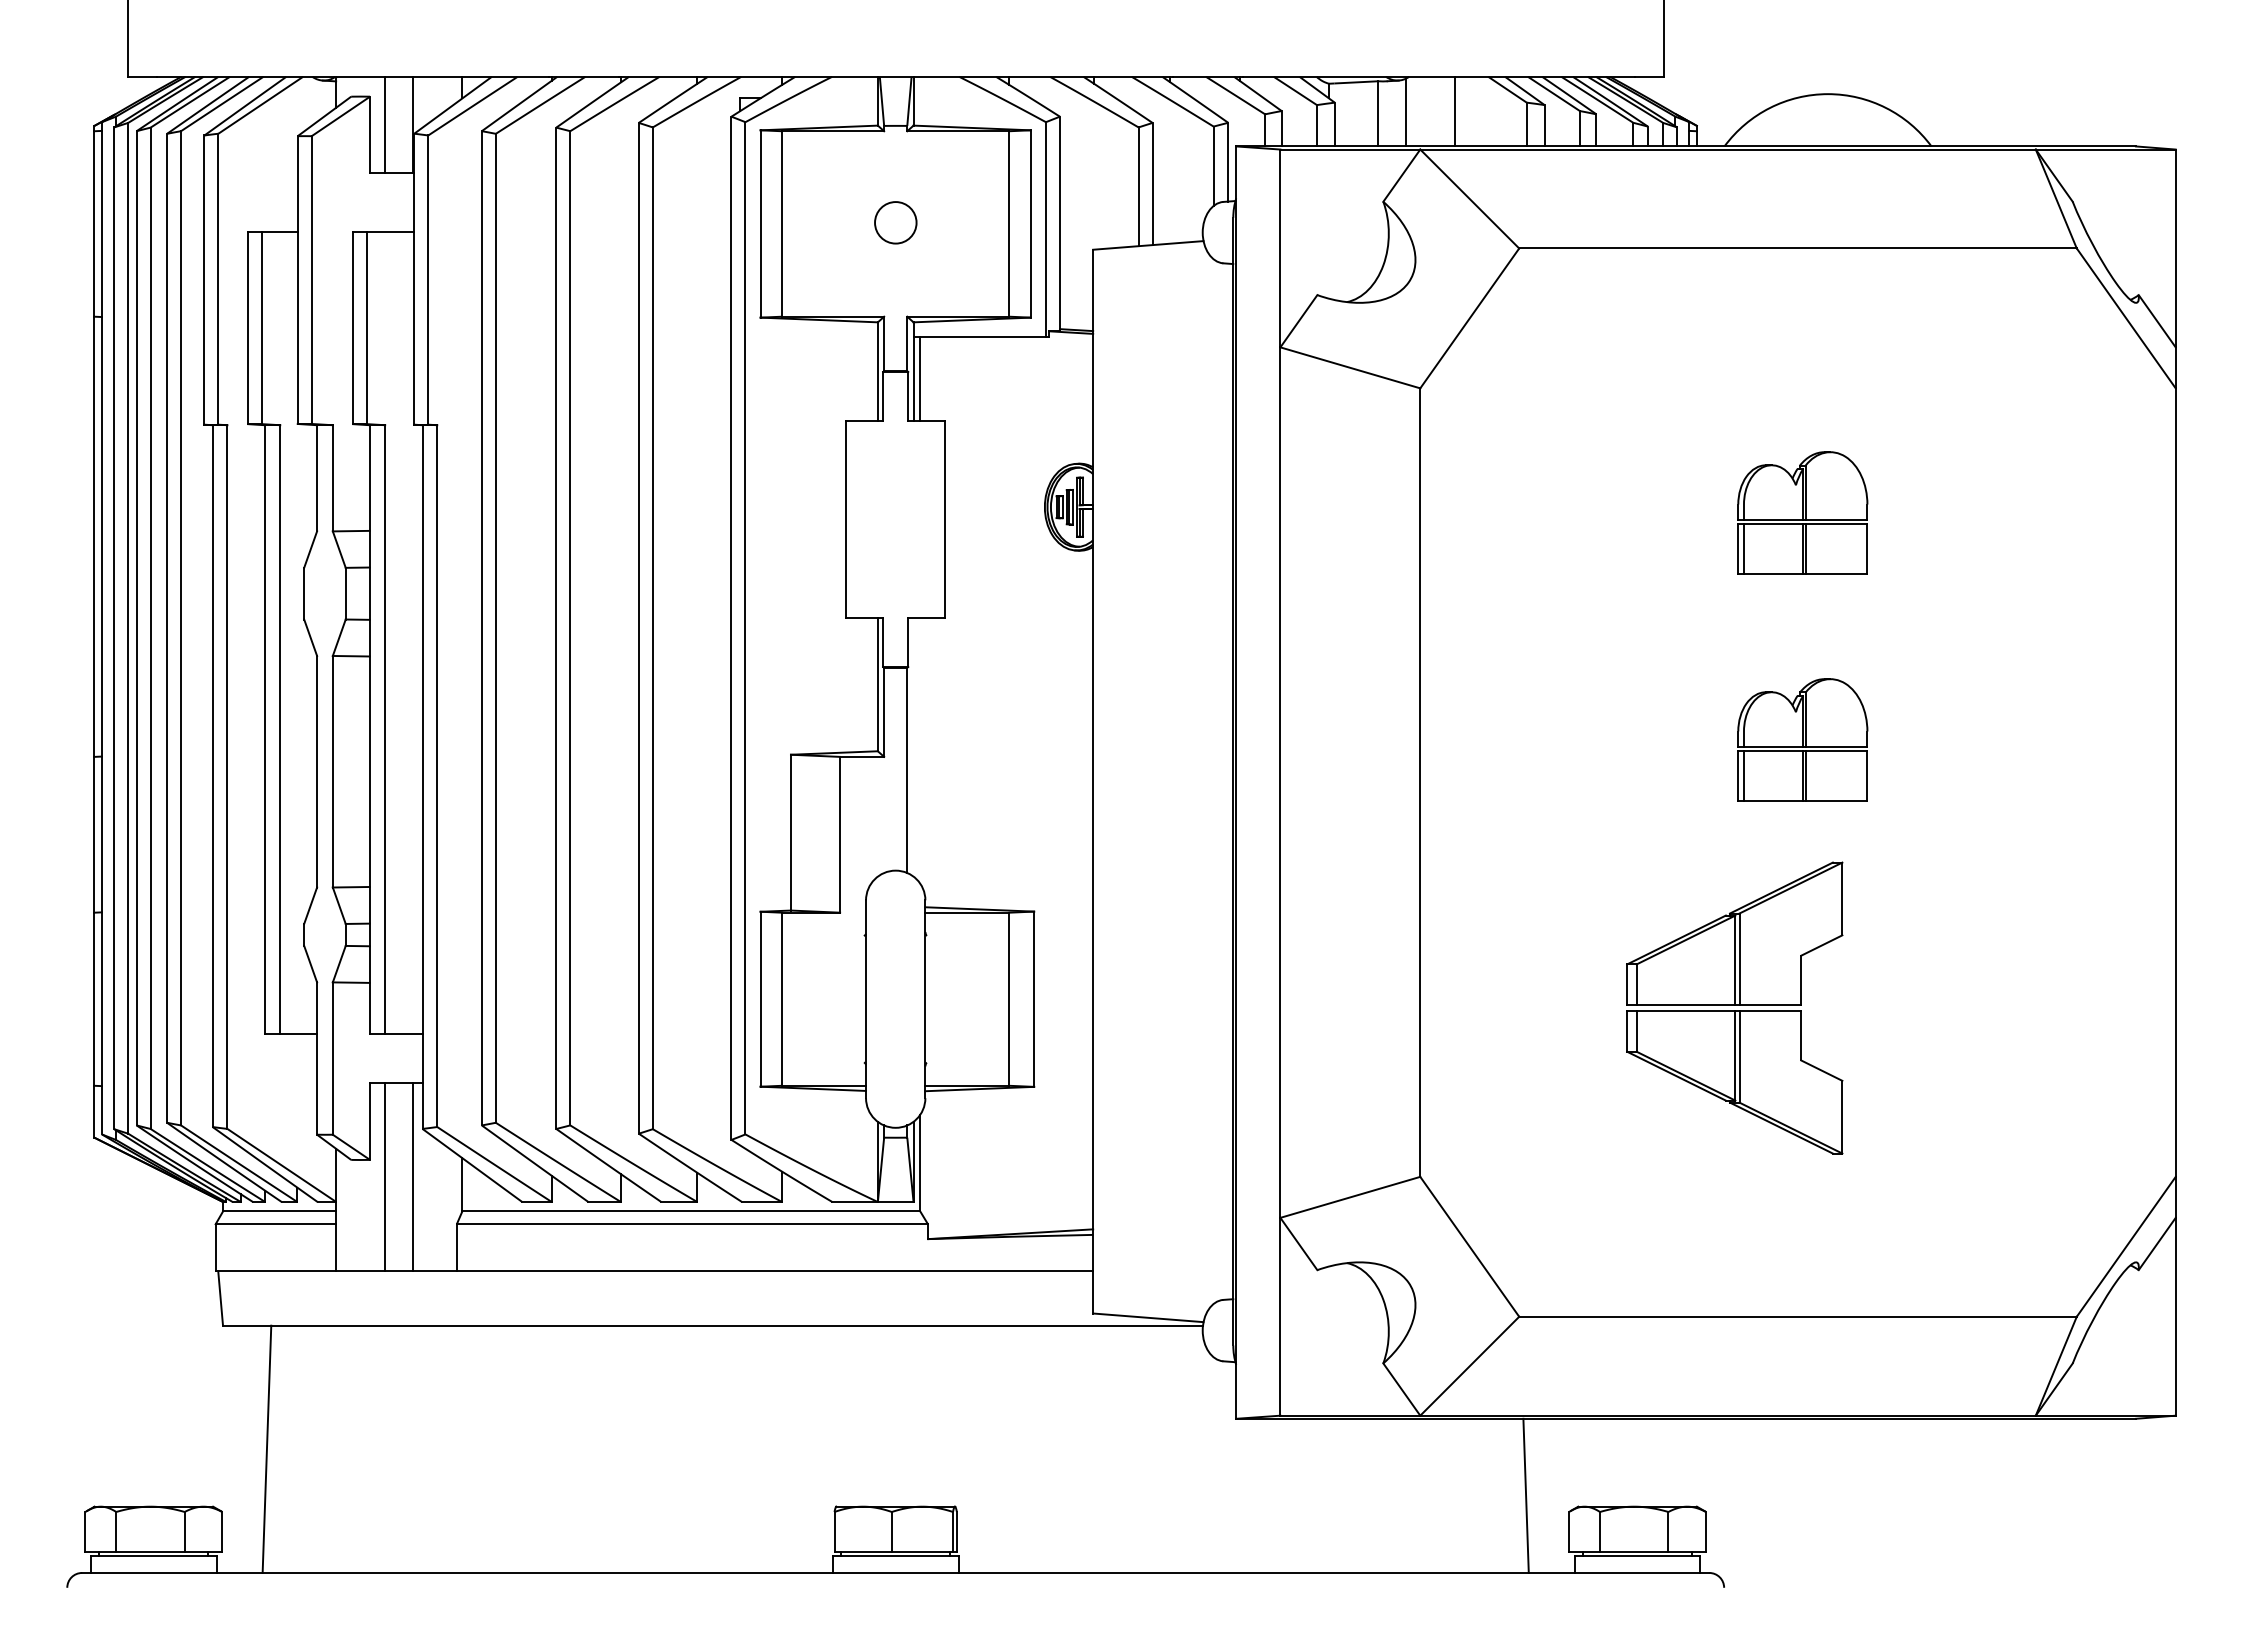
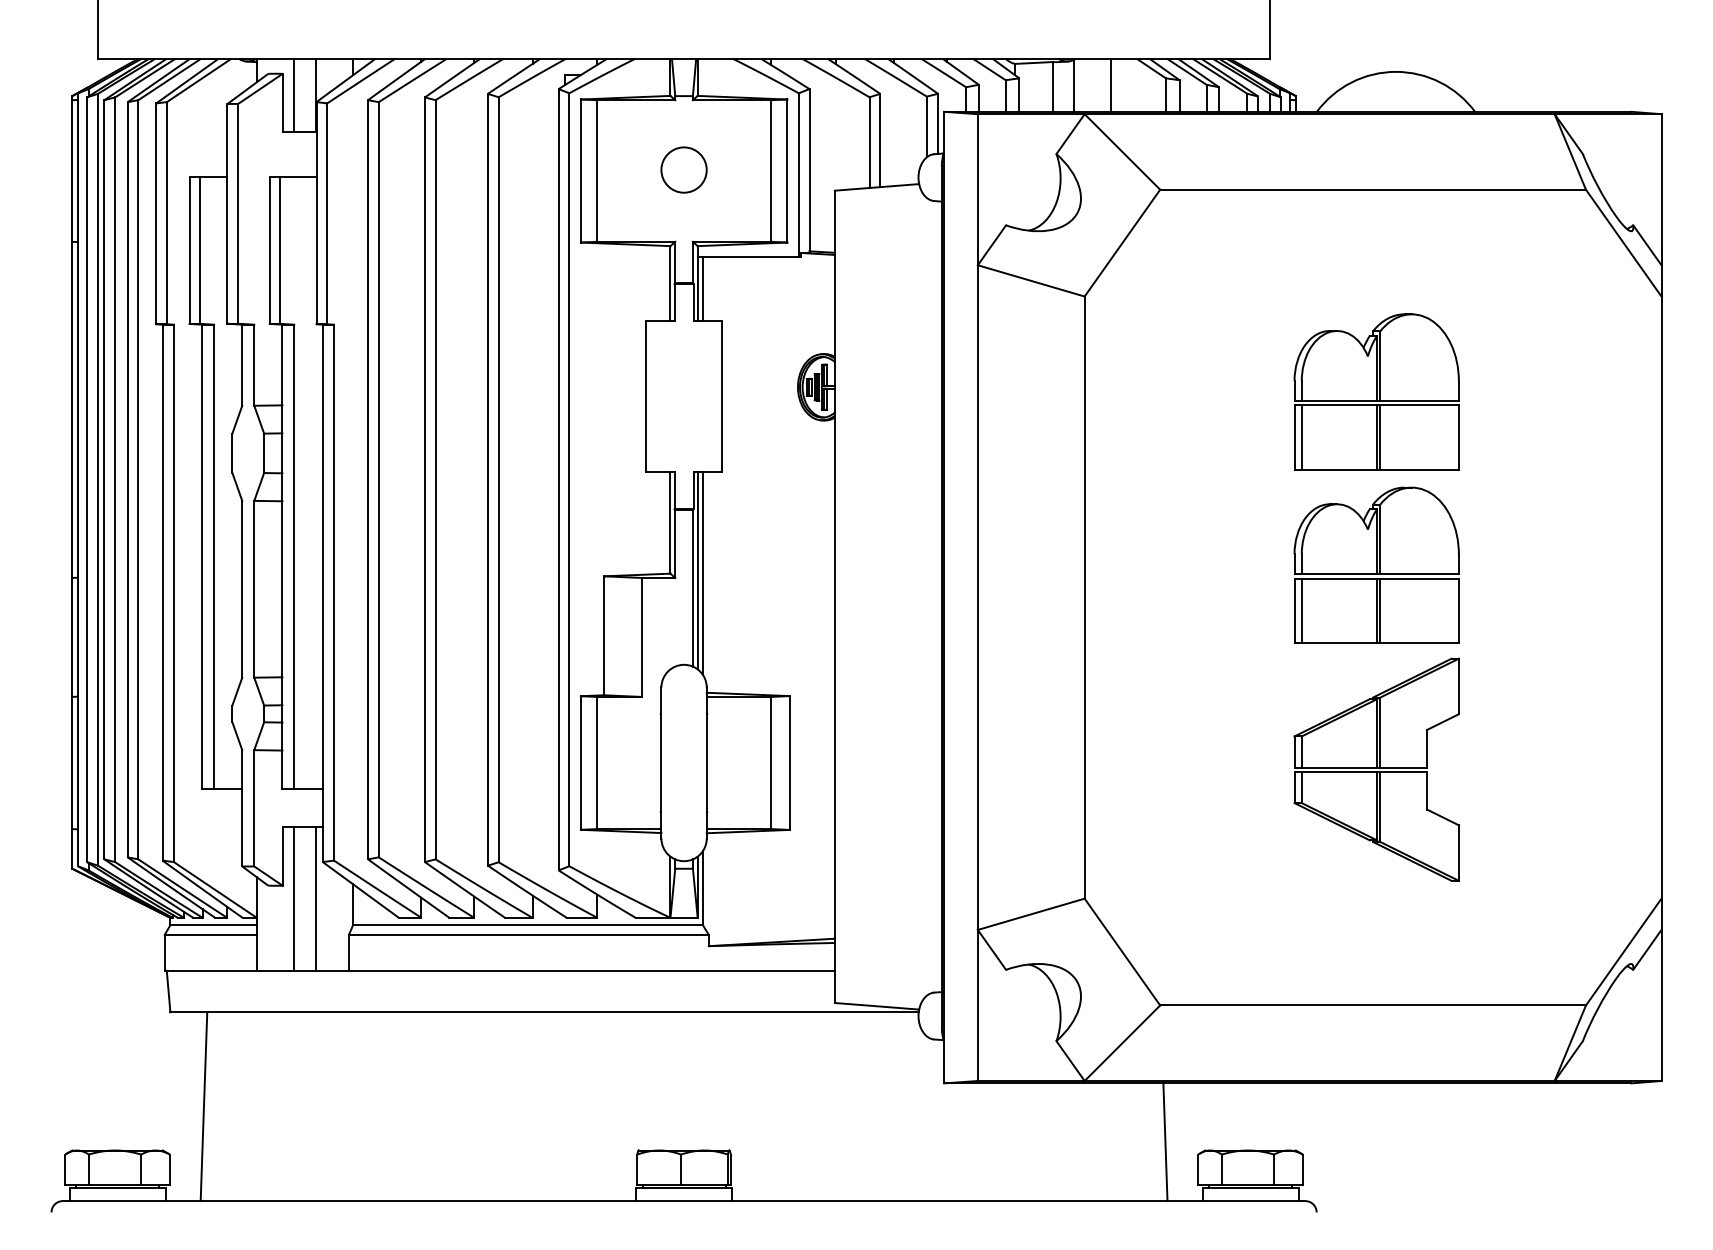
circle: (895, 222) -> (683, 169), size x1.43
part: (1802, 512) -> (1376, 391), size x1.67
part: (1802, 739) -> (1376, 564), size x1.67
line: (913, 747) -> (697, 570), added
line: (920, 750) -> (703, 573), added
part: (1734, 1007) -> (1376, 769), moved

